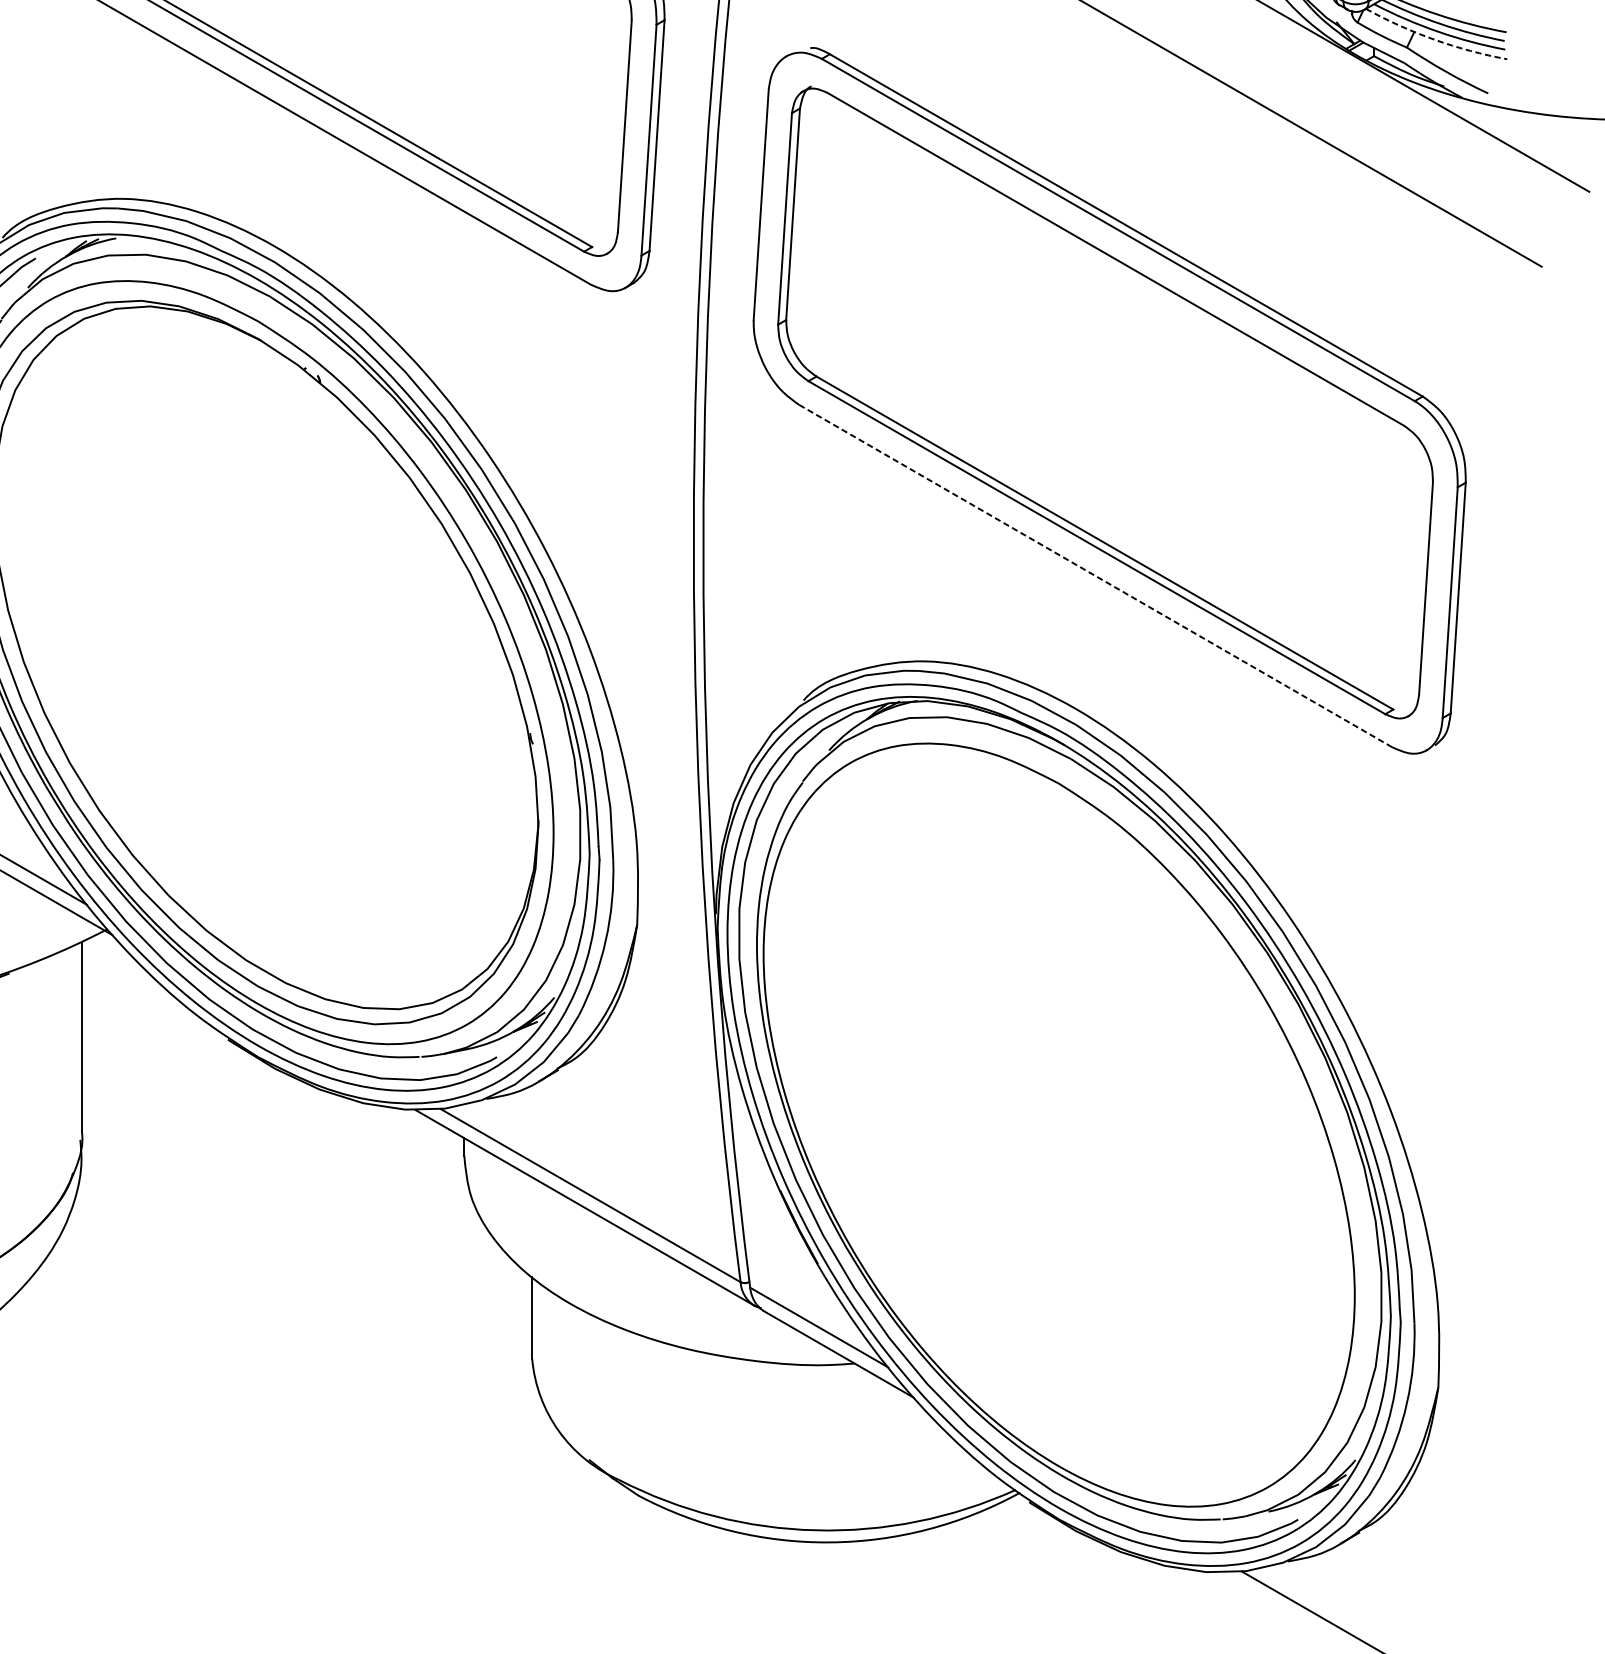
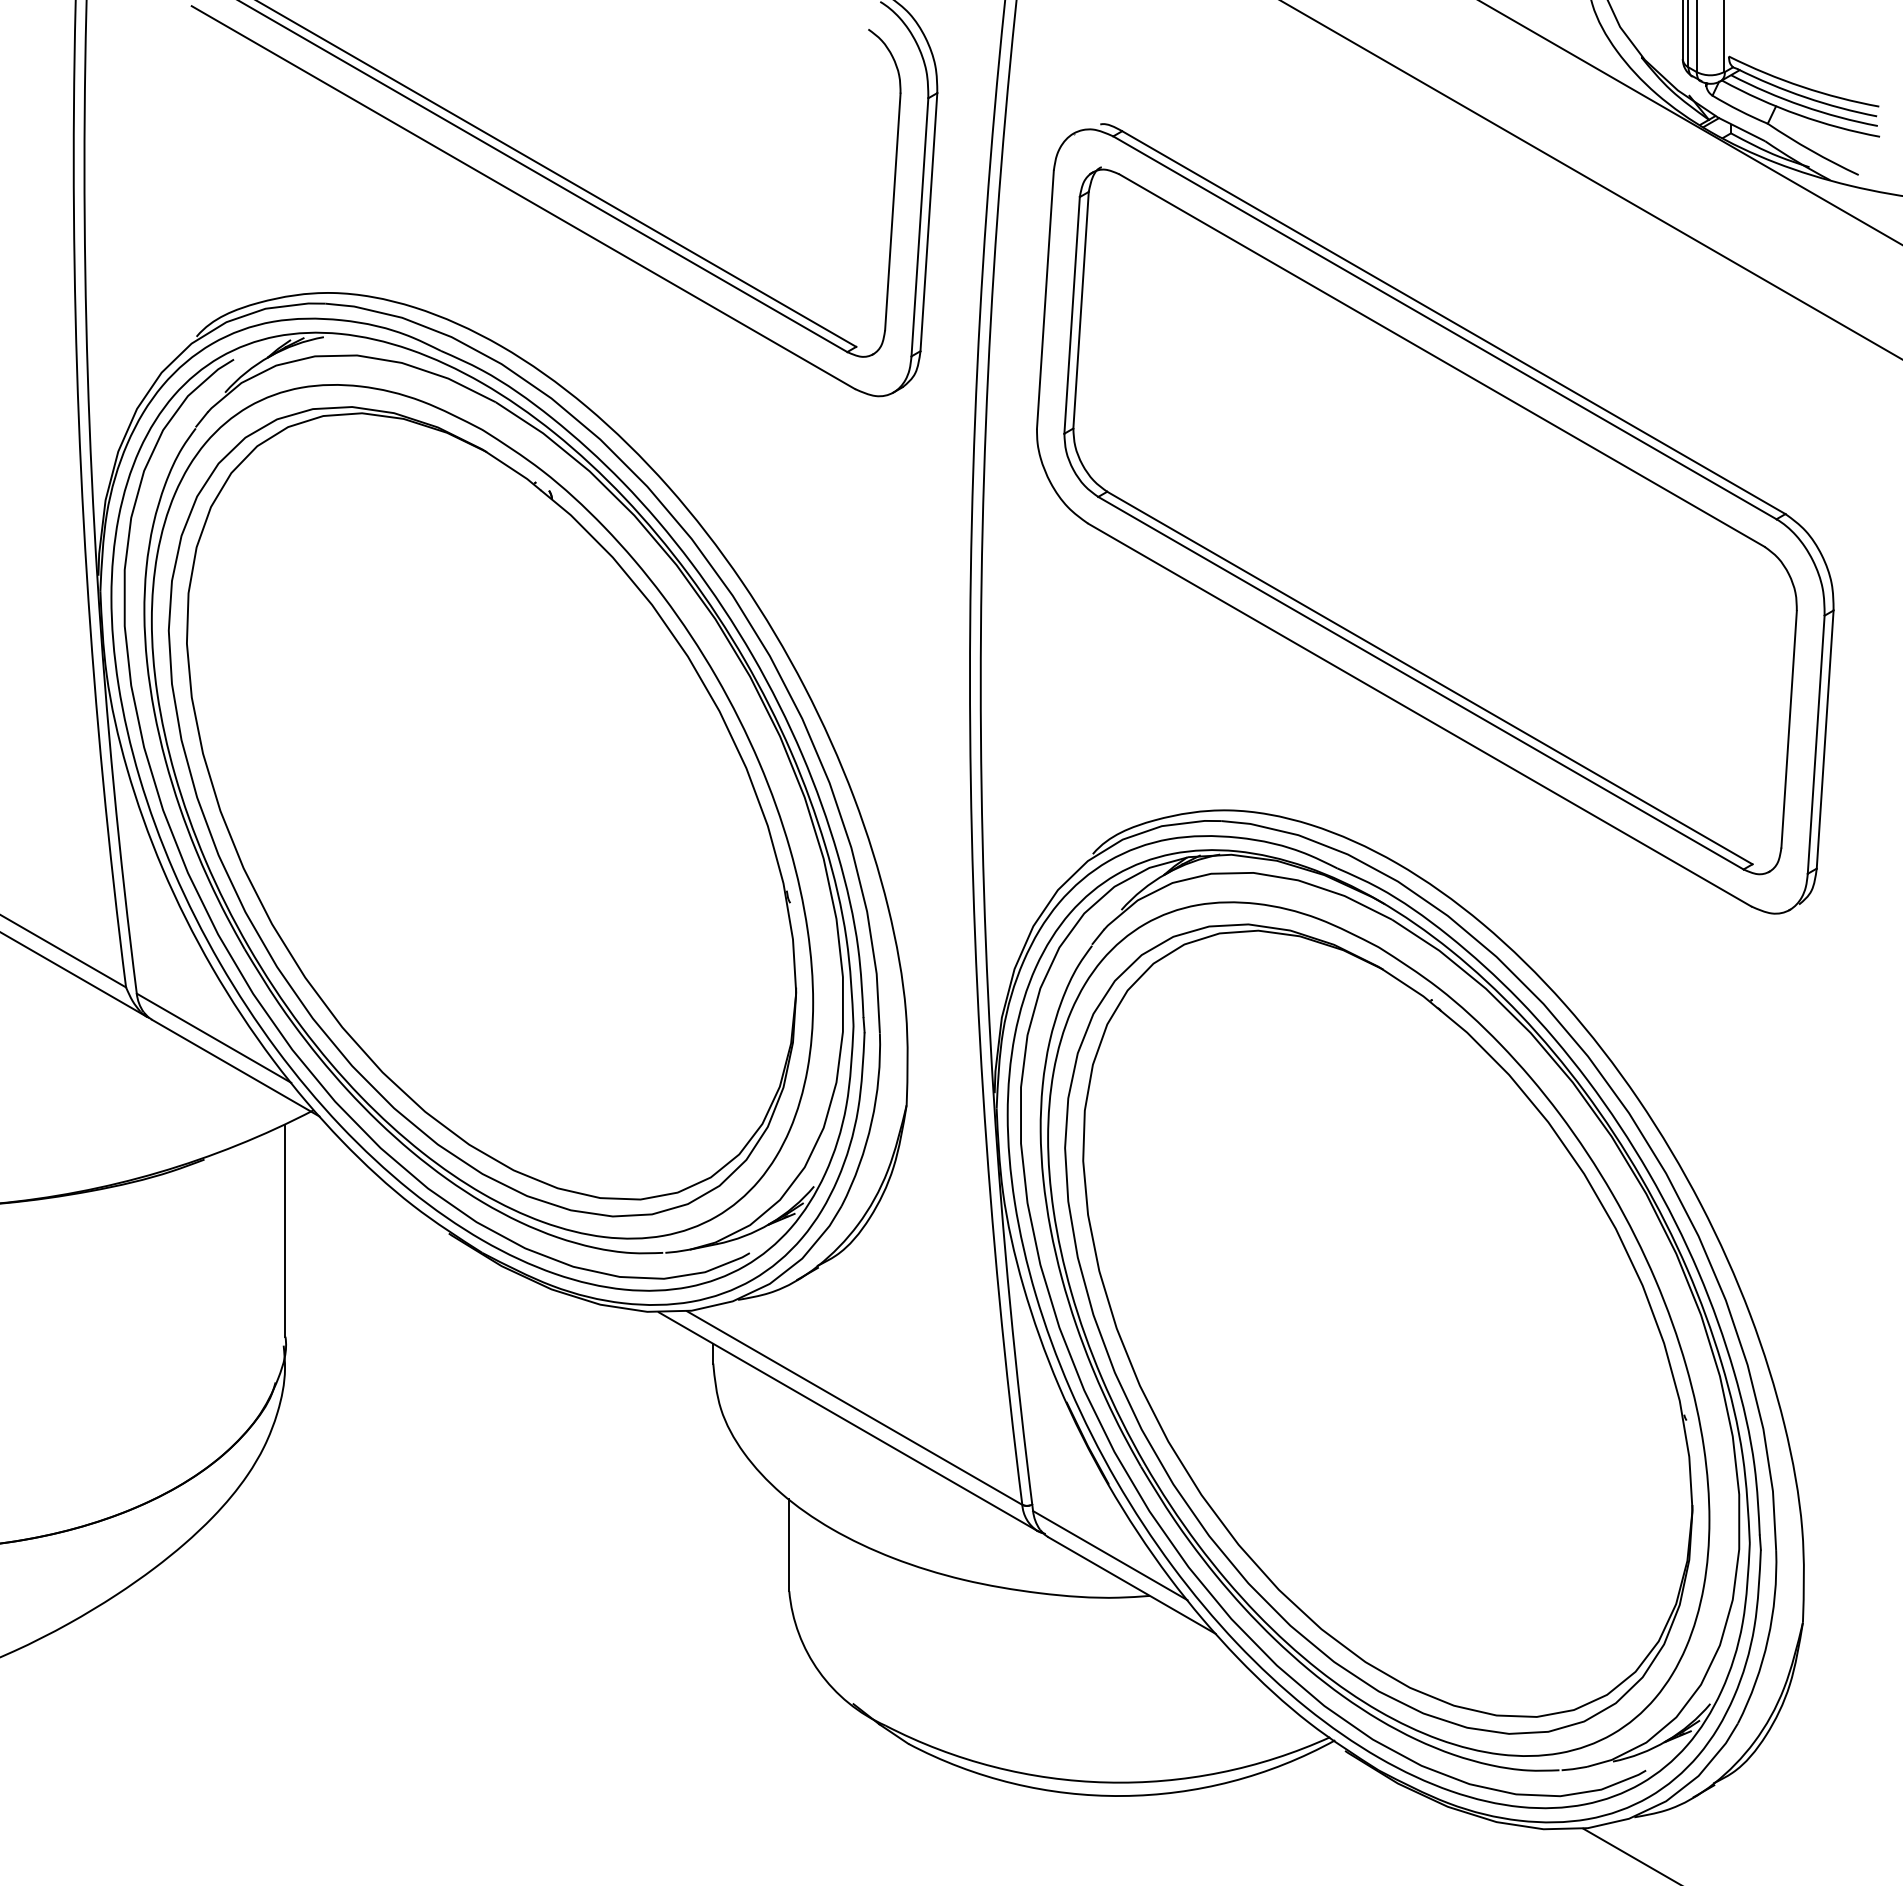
arc: (1434, 39) -> (1798, 114), dashed -> solid
line: (1095, 576) -> (1419, 715), dashed -> solid
part: (1058, 1124) -> (1378, 1328), added

